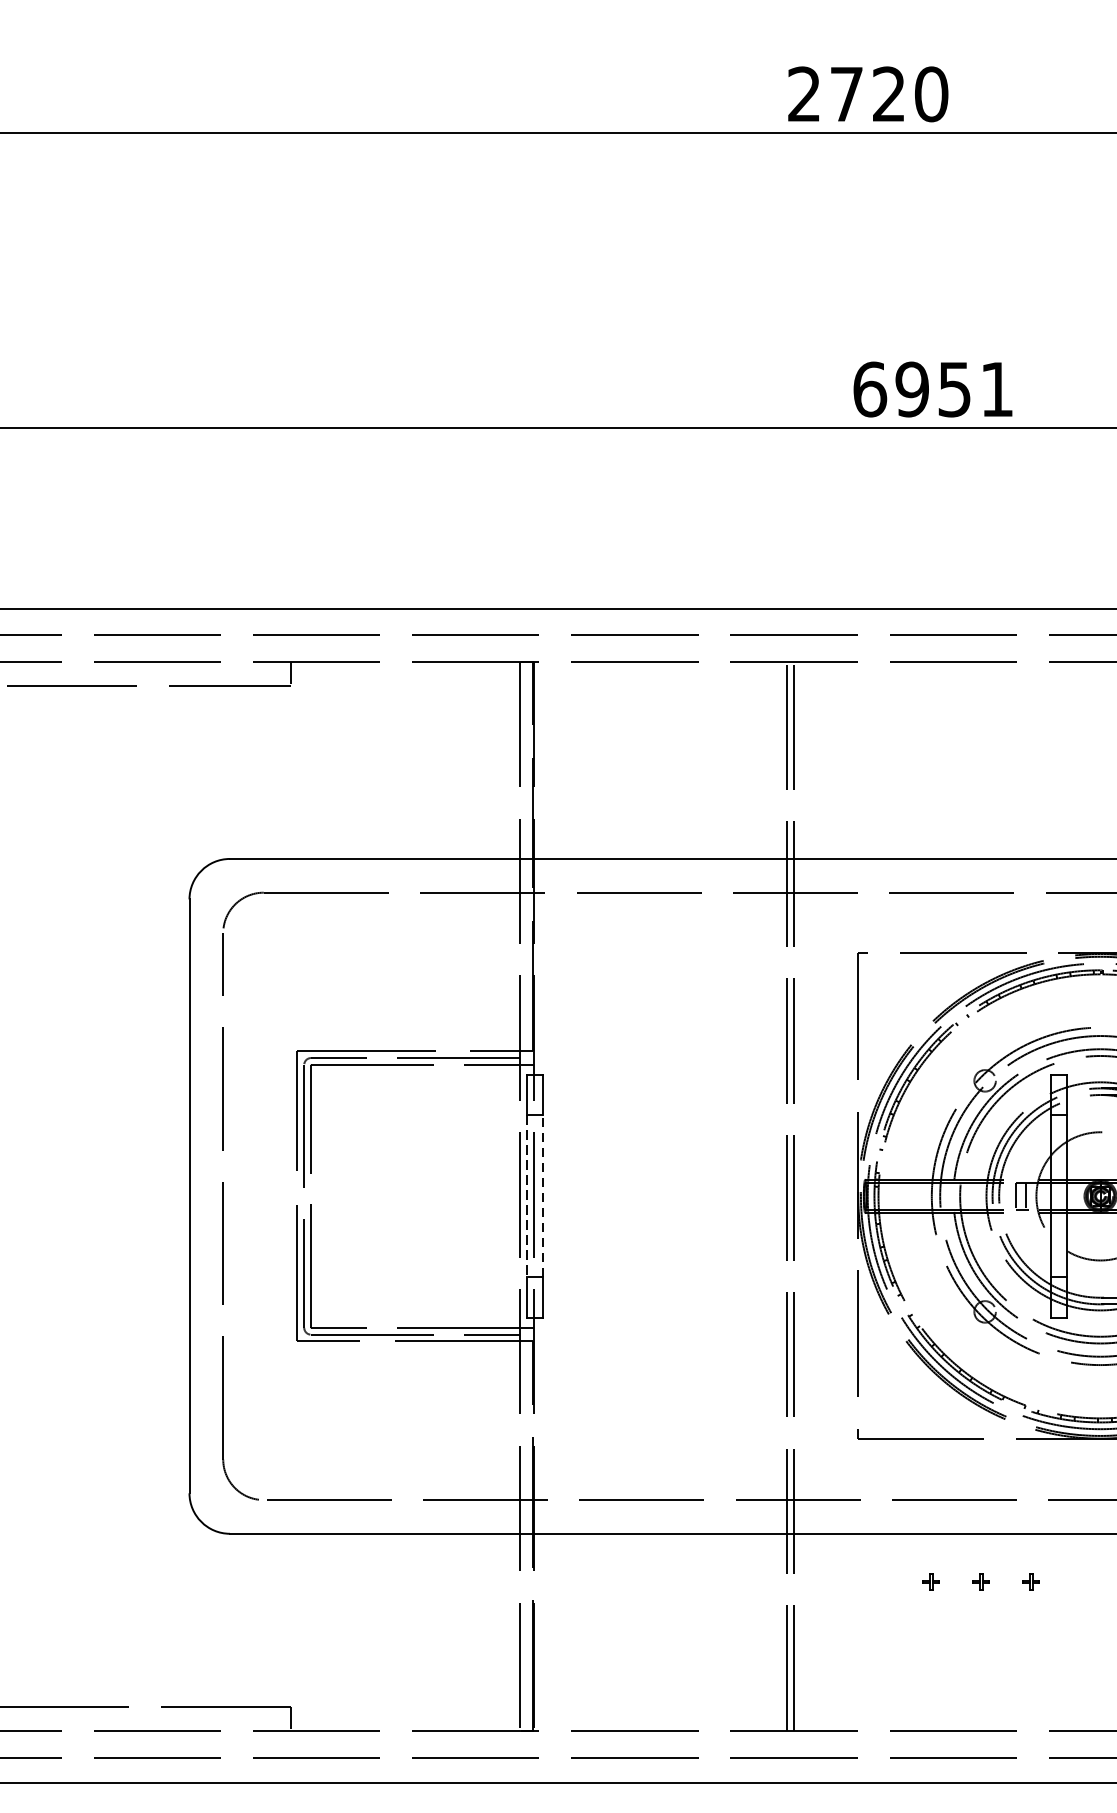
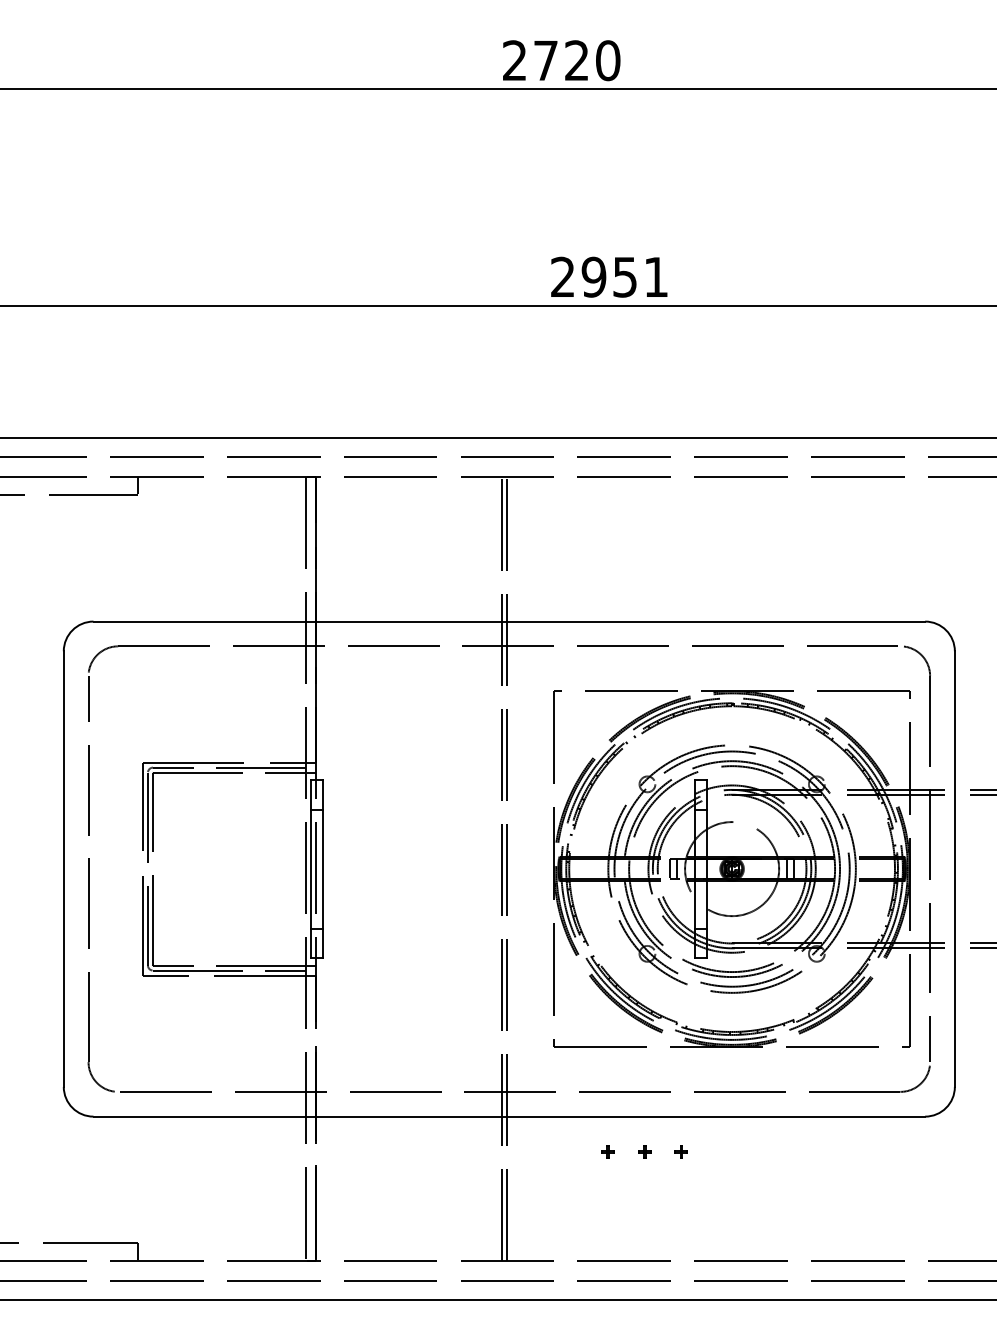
text: (870, 388) -> (563, 276), 6951 -> 2951
line: (543, 1195) -> (323, 868), dashed -> solid
line: (527, 1196) -> (311, 869), dashed -> solid

